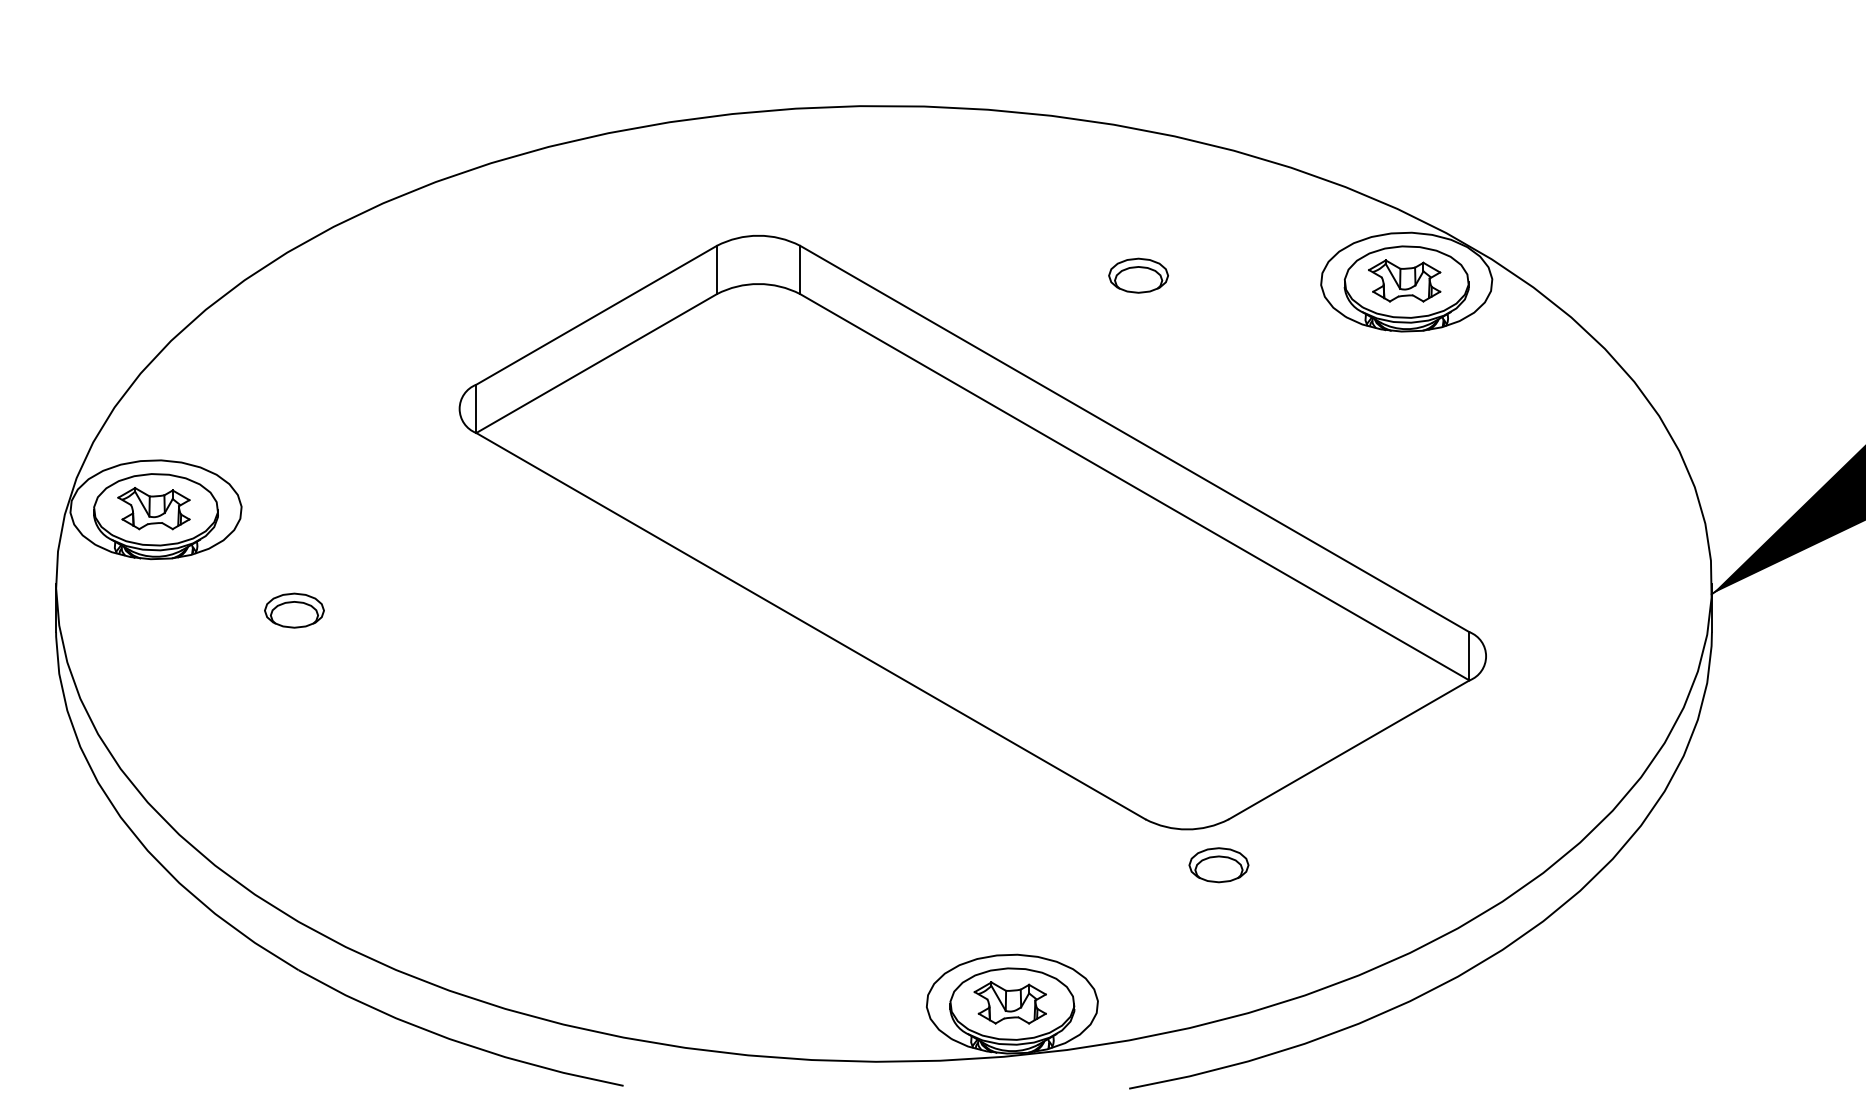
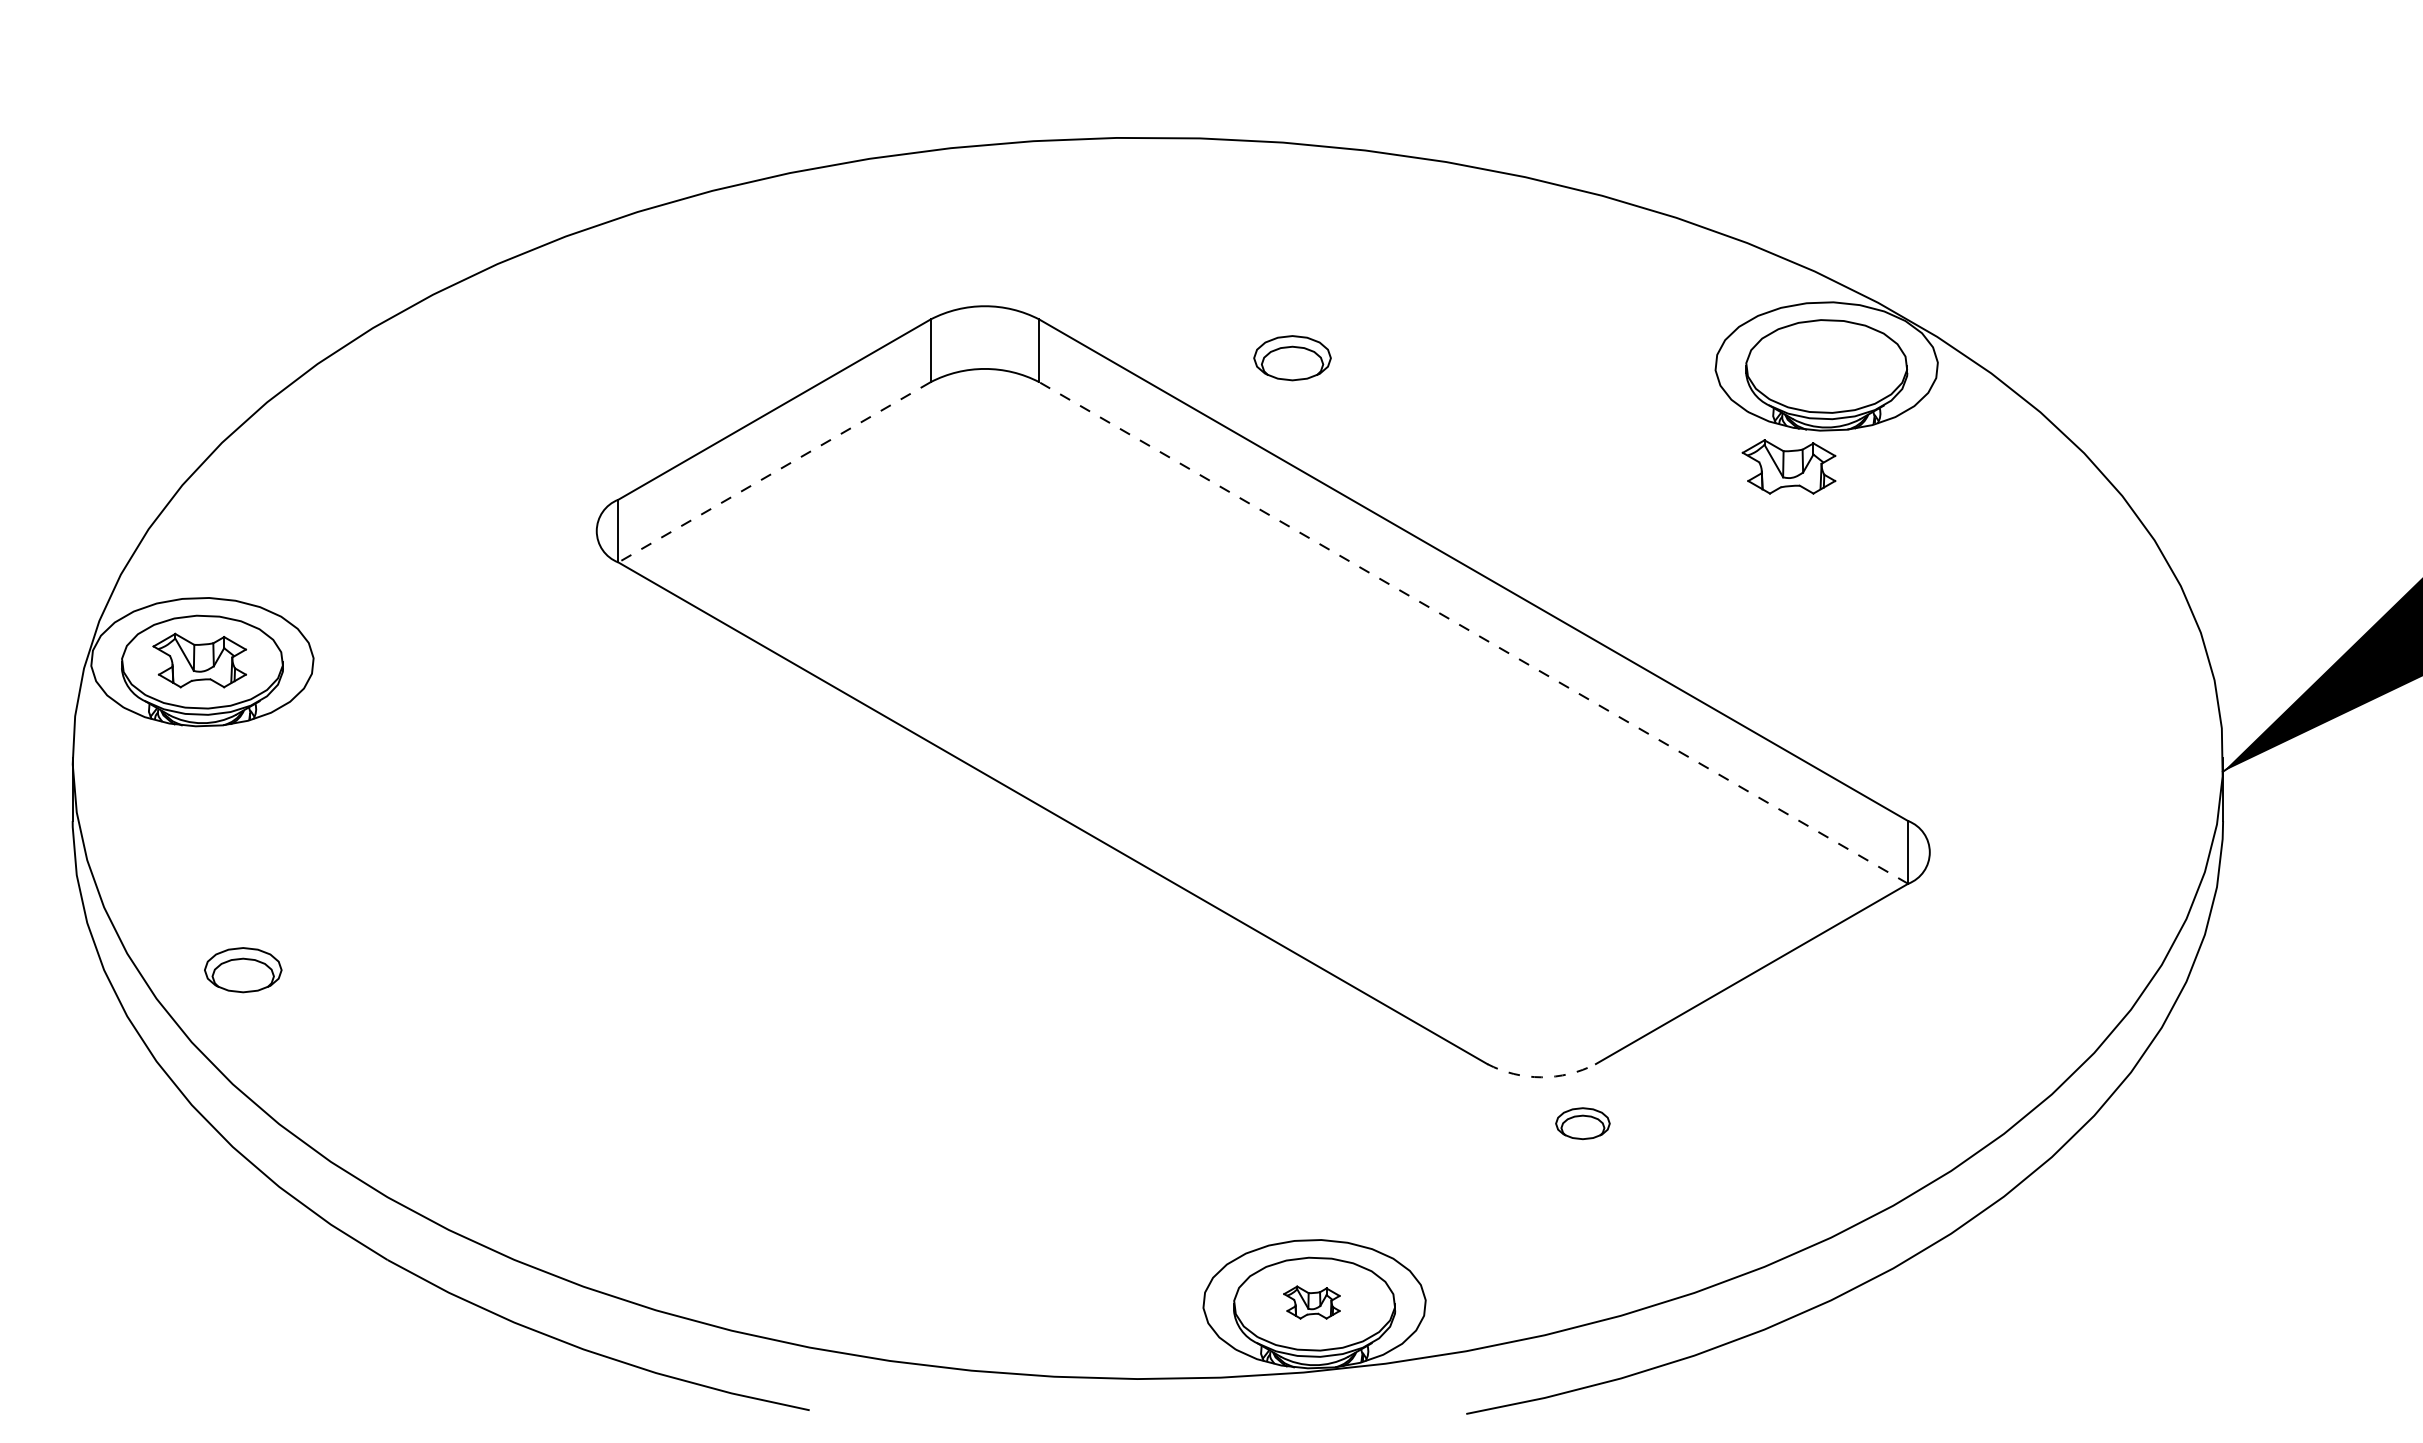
part: (1138, 275) -> (1292, 358), moved
part: (1404, 280) -> (1788, 466), moved
line: (596, 363) -> (774, 472), solid -> dashed
line: (1134, 486) -> (1473, 632), solid -> dashed
part: (294, 610) -> (243, 970), moved
arc: (1187, 829) -> (1541, 1077), solid -> dashed
part: (1218, 865) -> (1582, 1123), size x0.7
part: (1010, 1002) -> (1311, 1302), size x0.6

